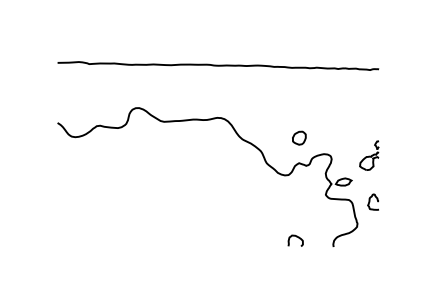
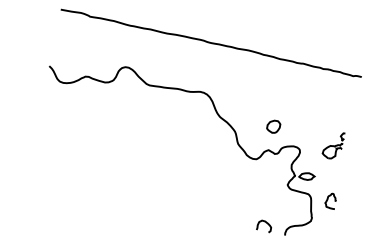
part: (369, 155) -> (333, 145), moved
curve: (296, 237) -> (265, 223), moved

